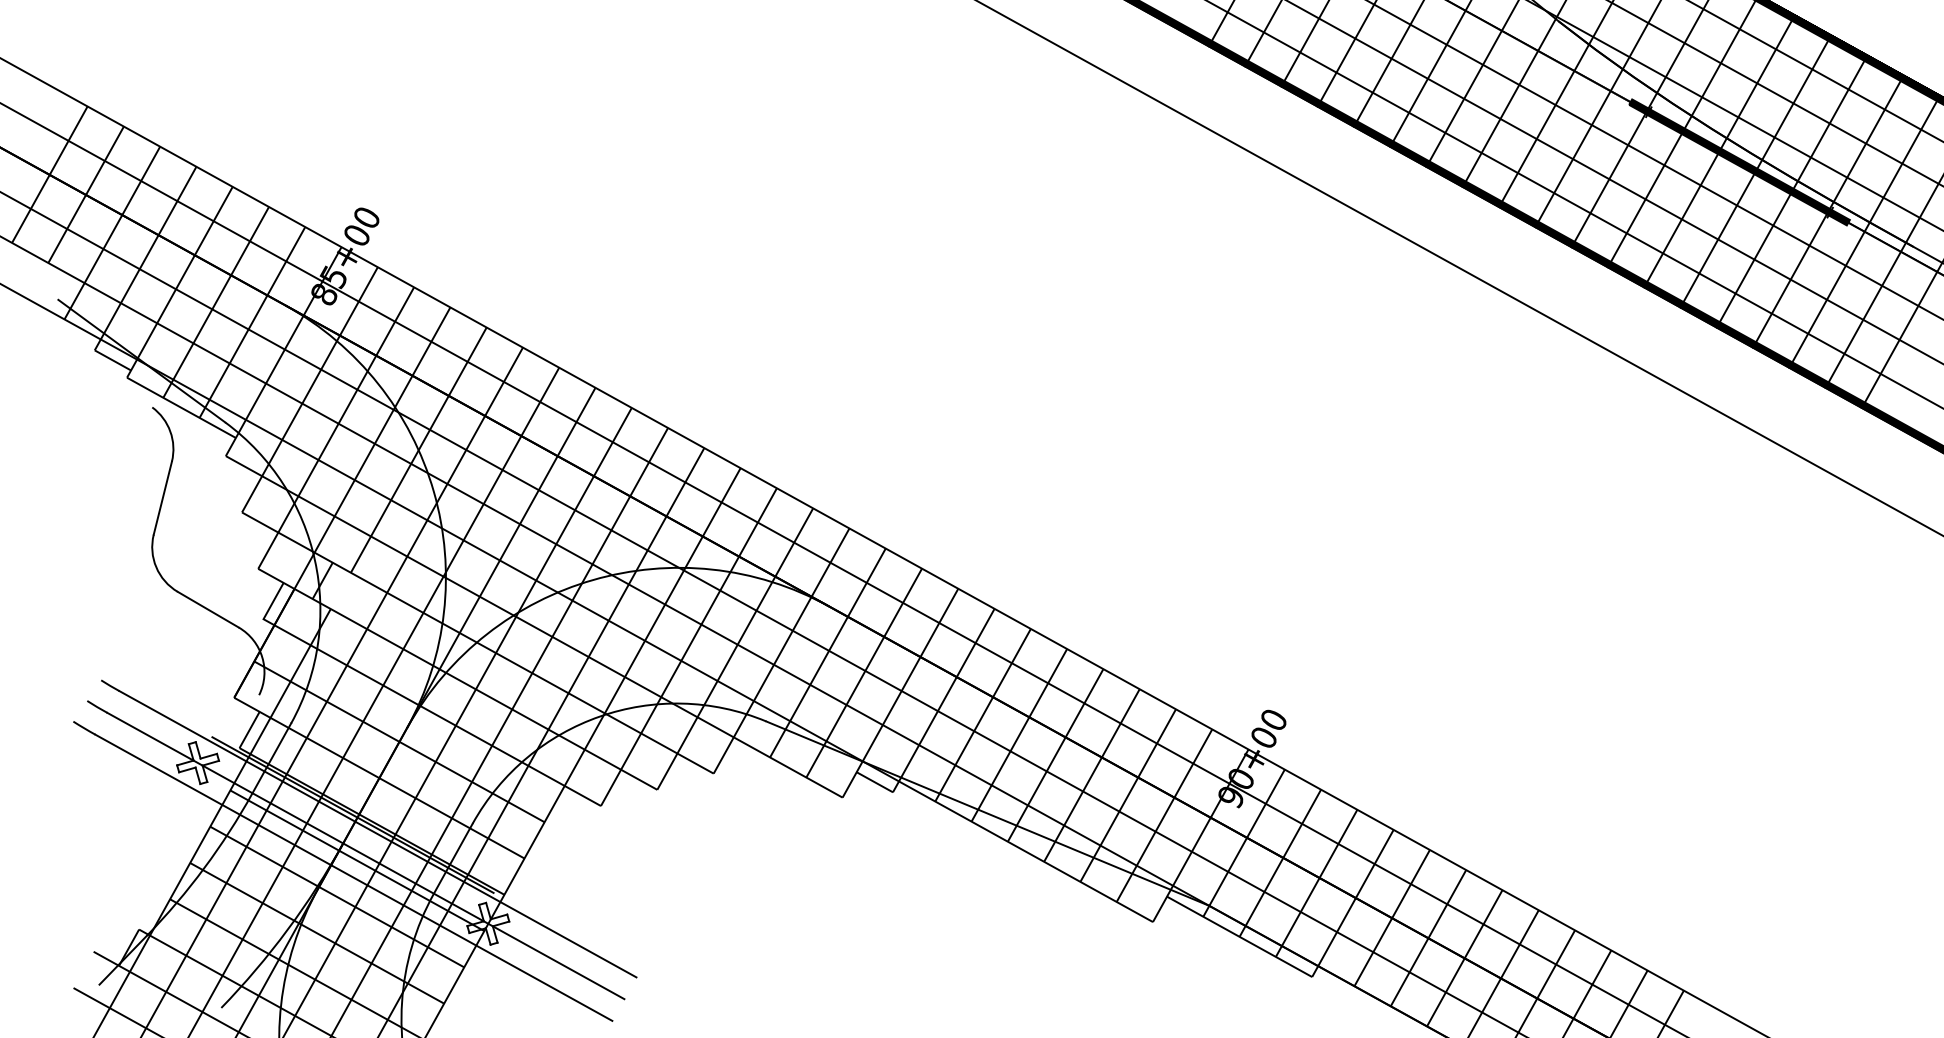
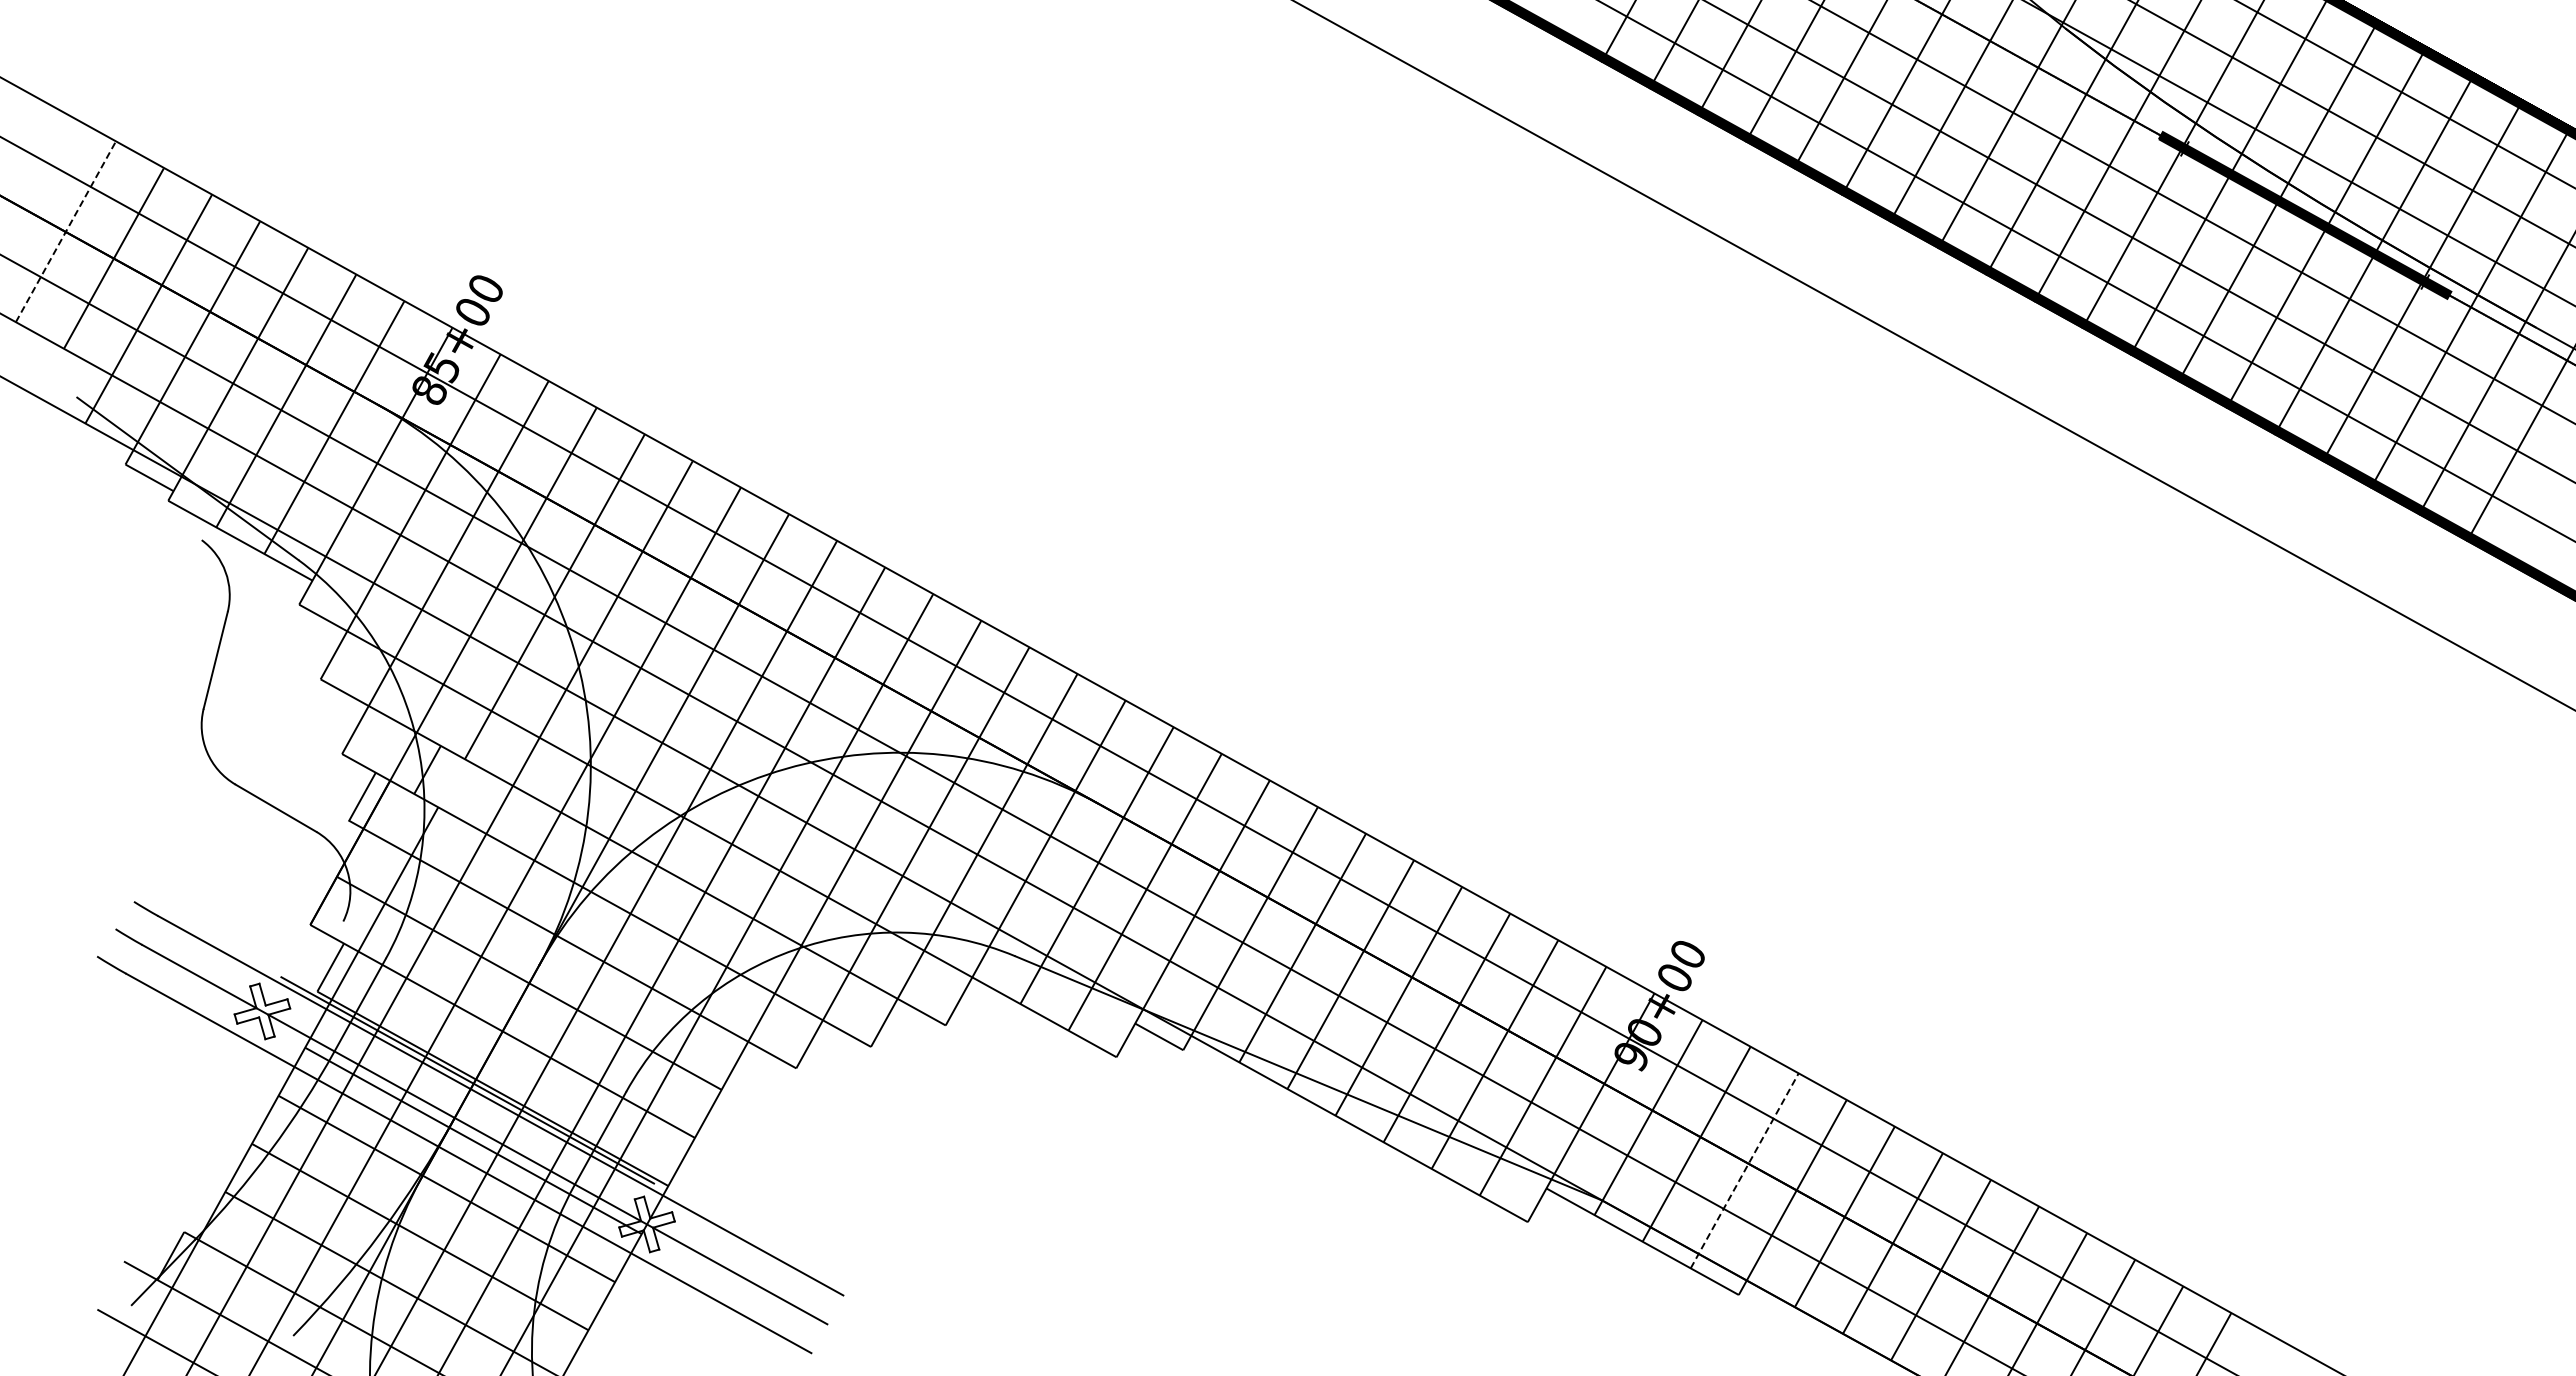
line: (50, 174) -> (66, 231), solid -> dashed
line: (1316, 883) -> (1744, 1170), solid -> dashed

